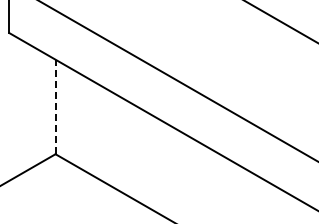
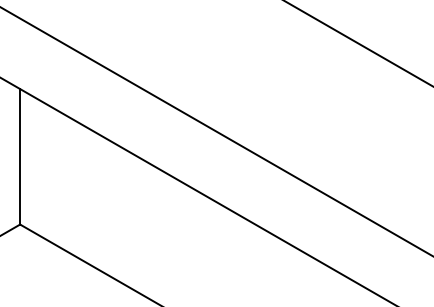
line: (55, 106) -> (20, 156), dashed -> solid

